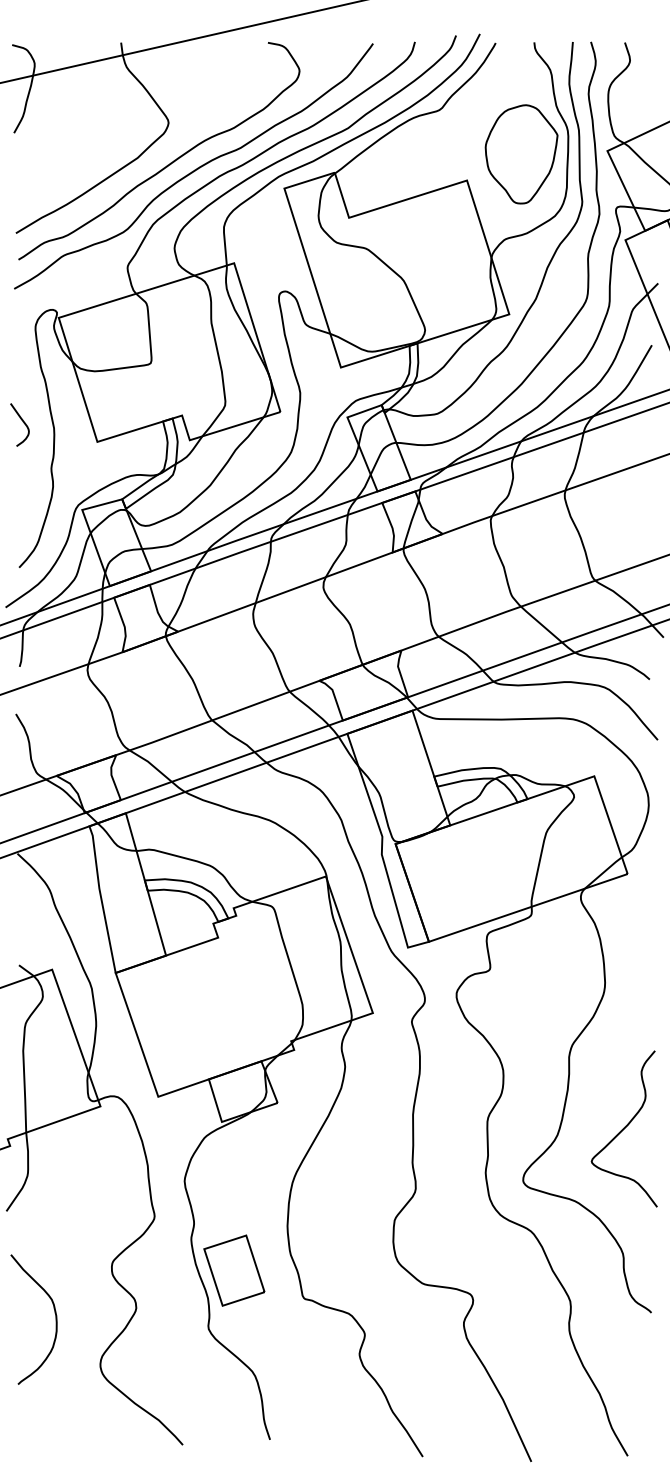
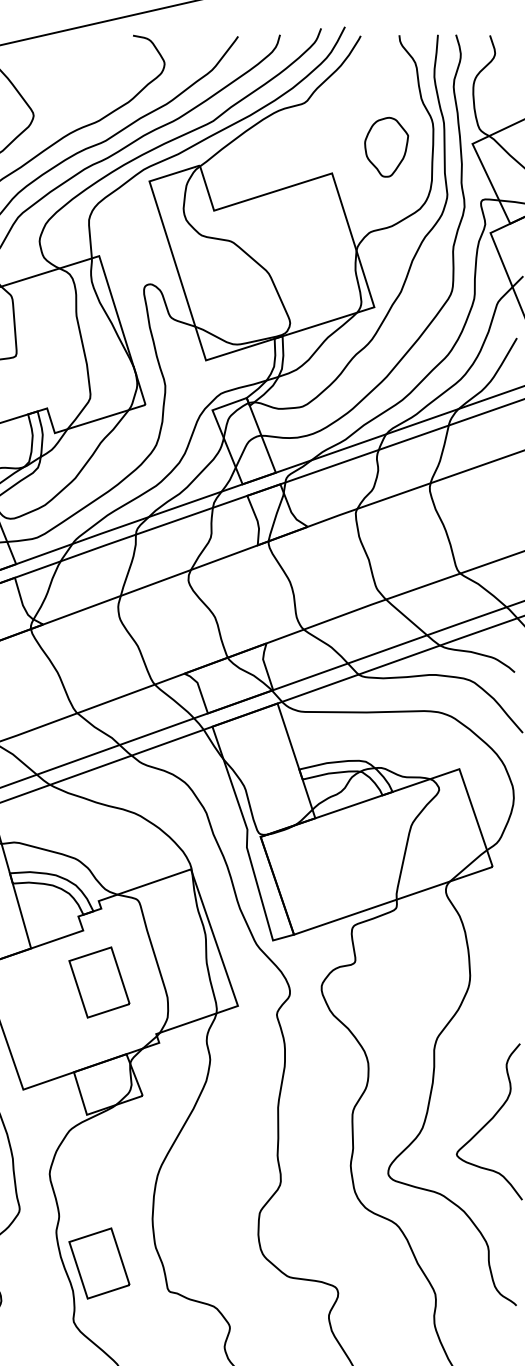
part: (521, 154) -> (386, 147), size x0.6
part: (234, 989) -> (99, 982), added

